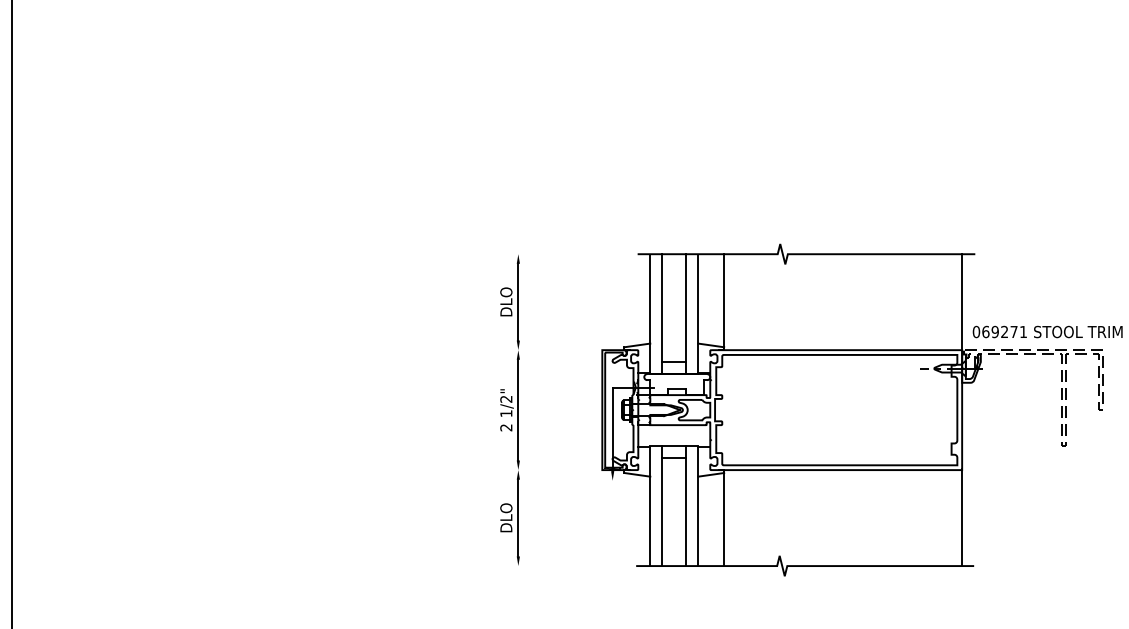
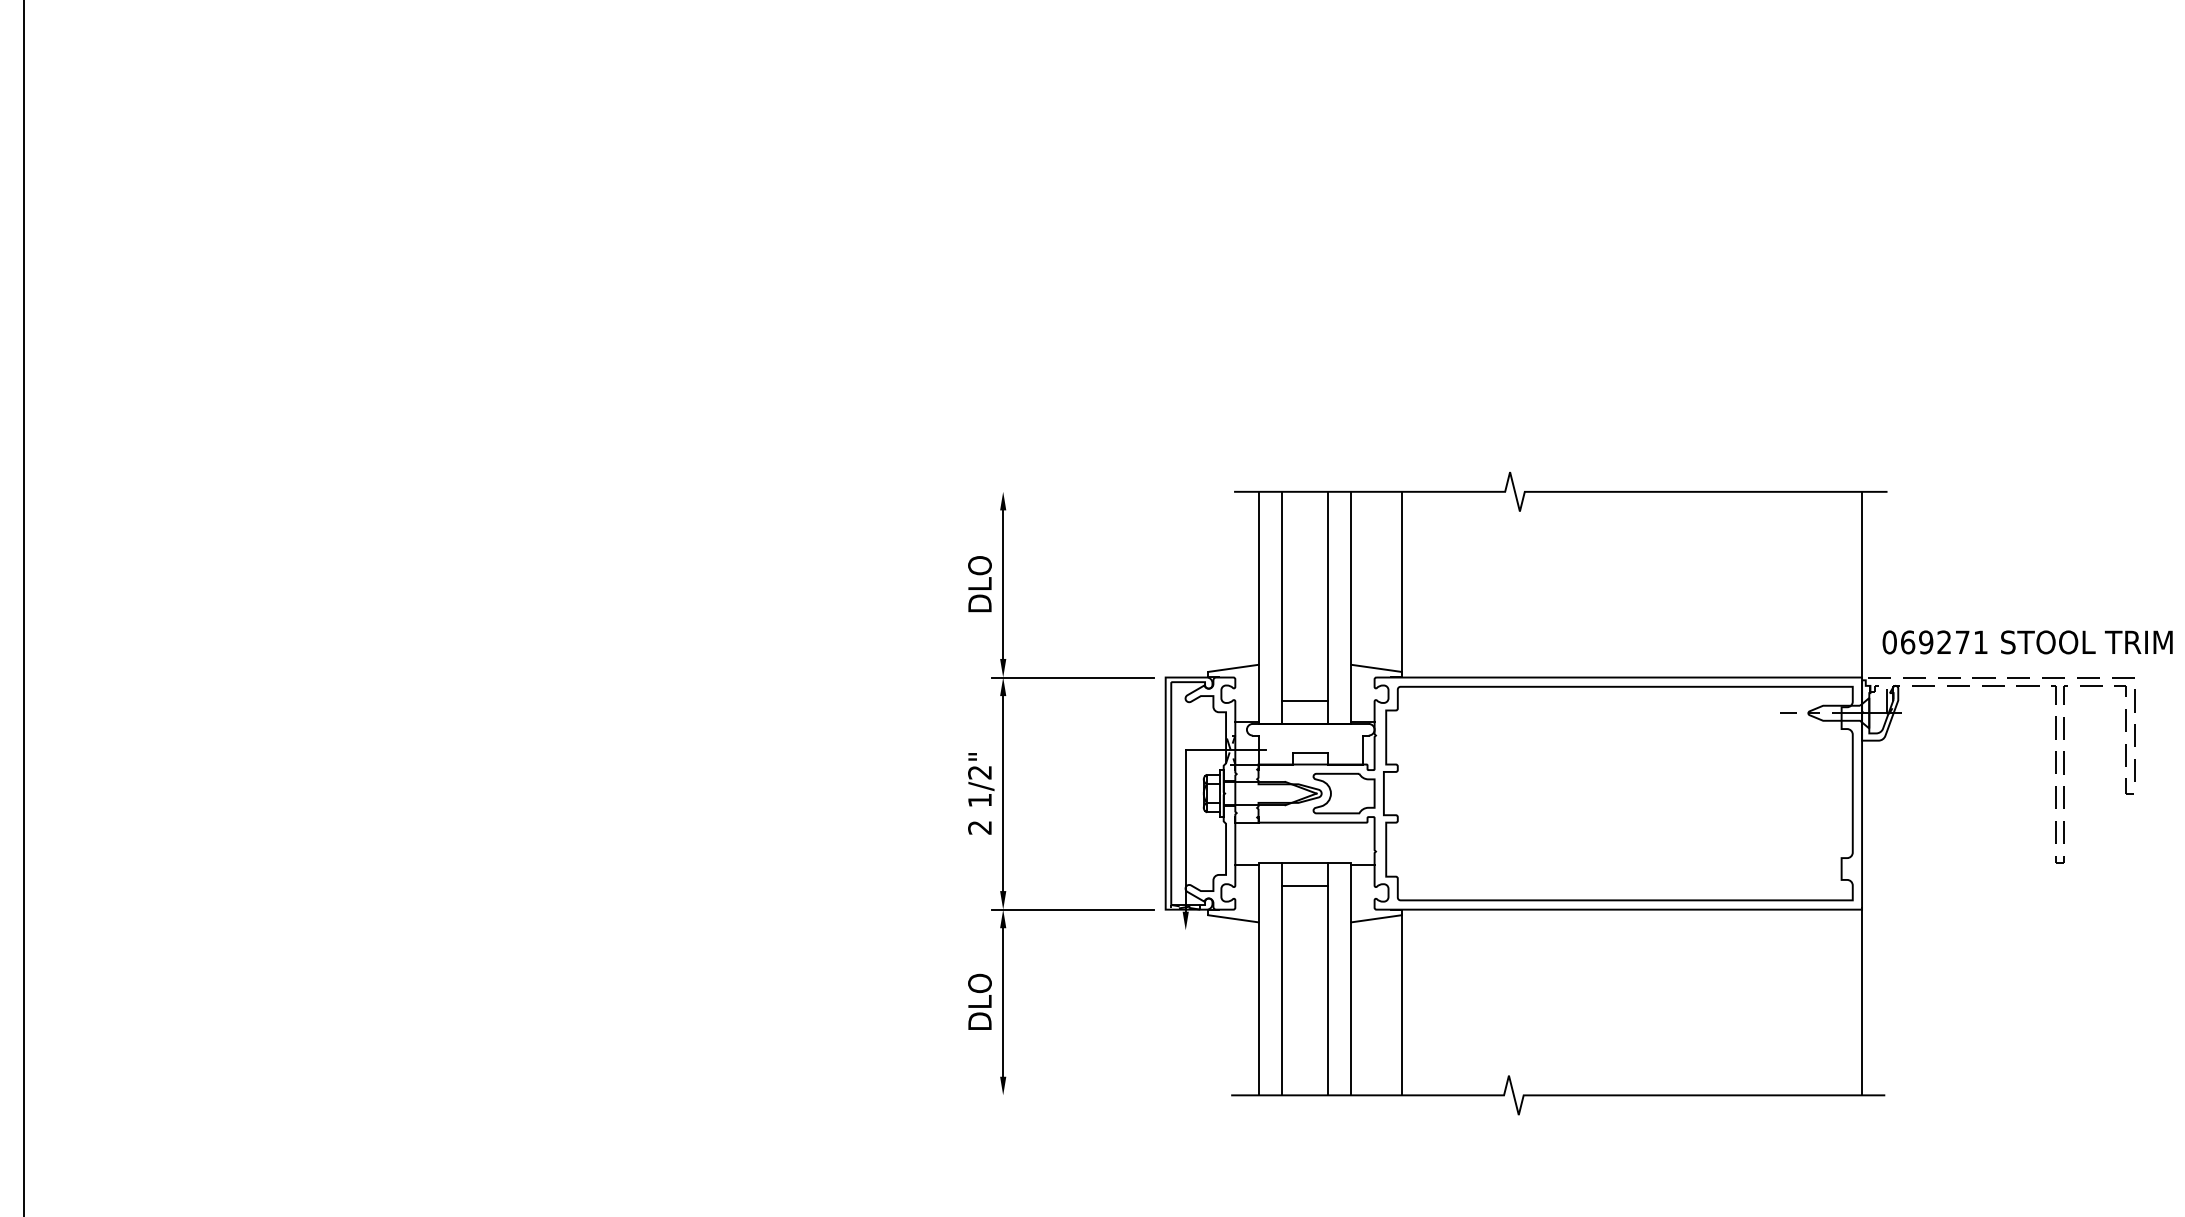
line: (554, 350) -> (1073, 678), added
line: (554, 470) -> (1073, 910), added

